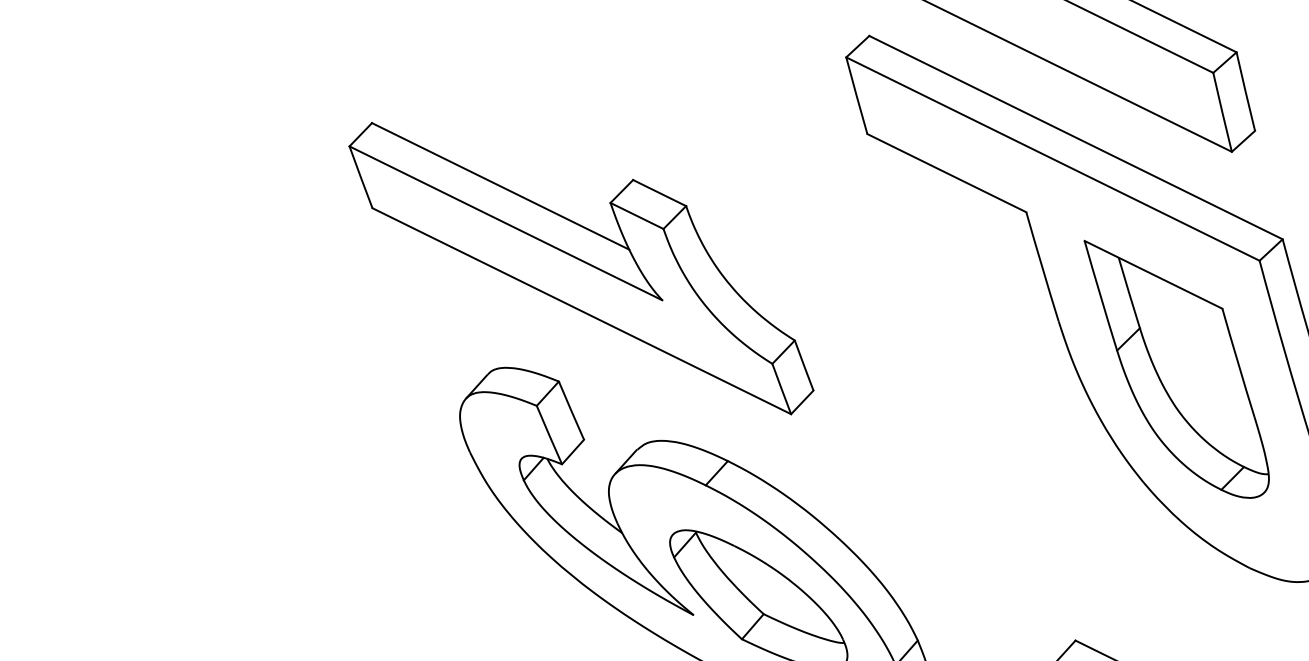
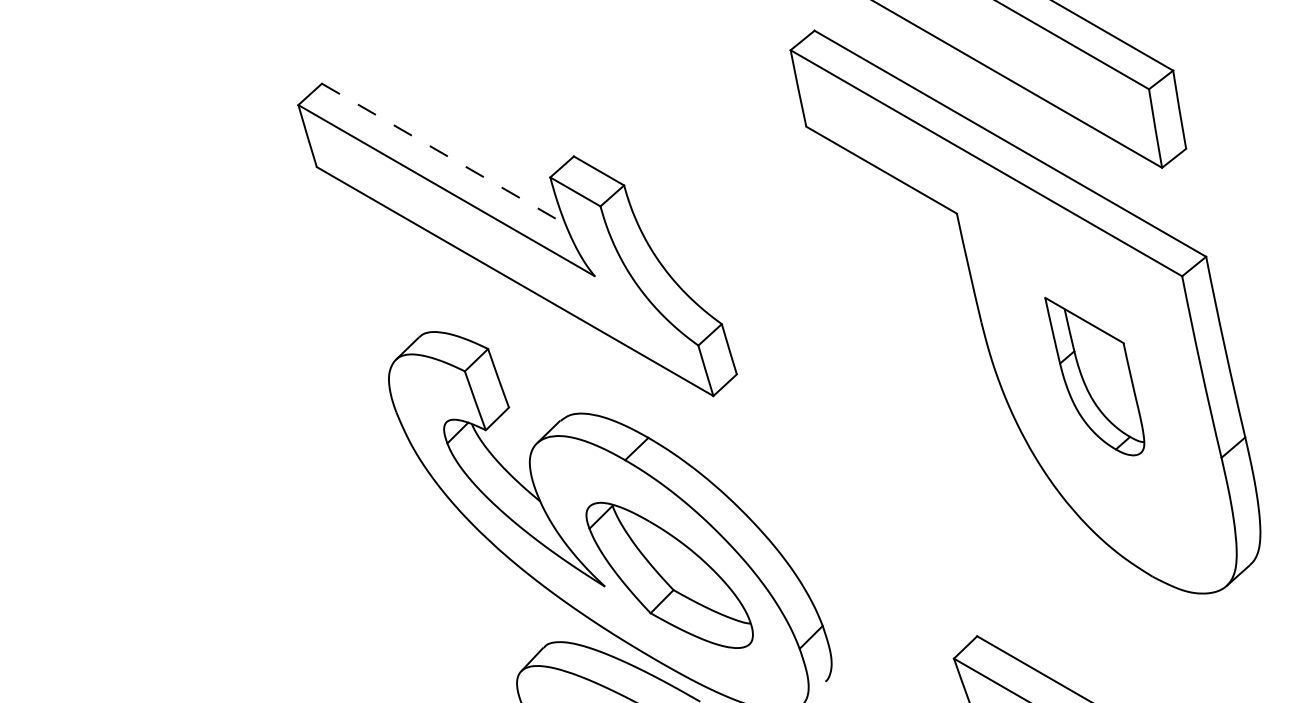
line: (500, 186) -> (443, 154), solid -> dashed
part: (1177, 368) -> (1094, 376), size x0.6

